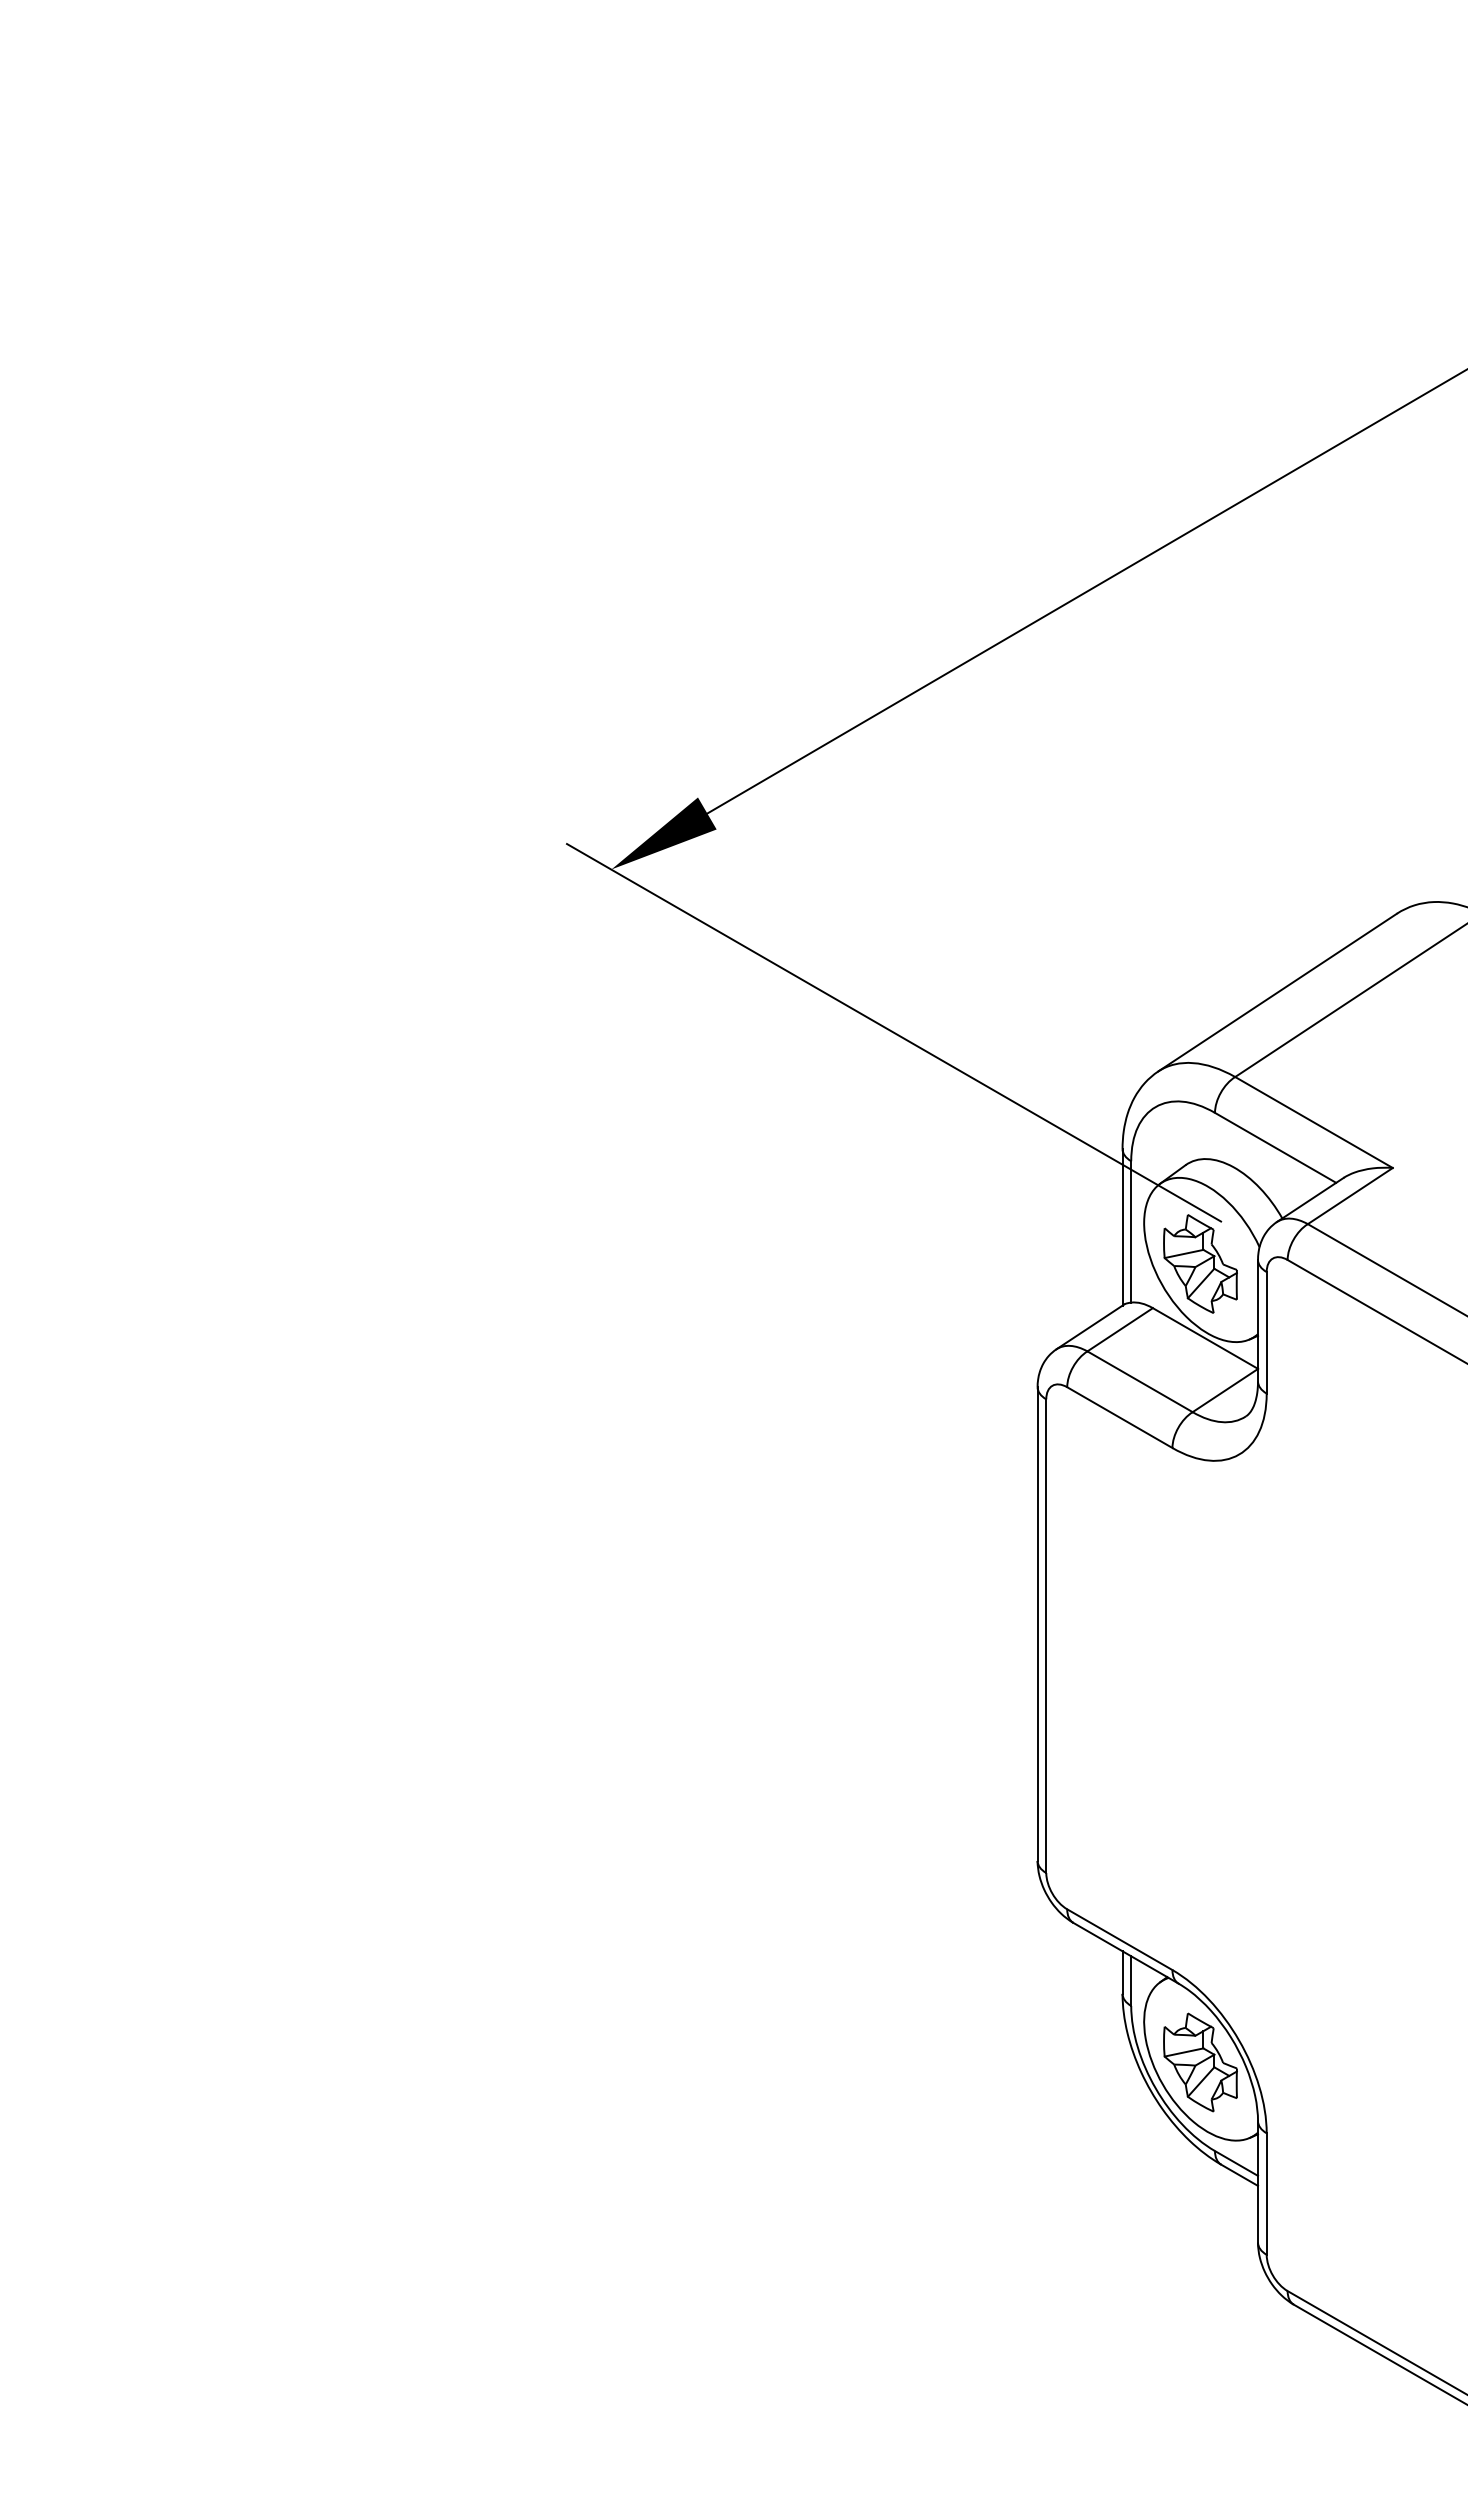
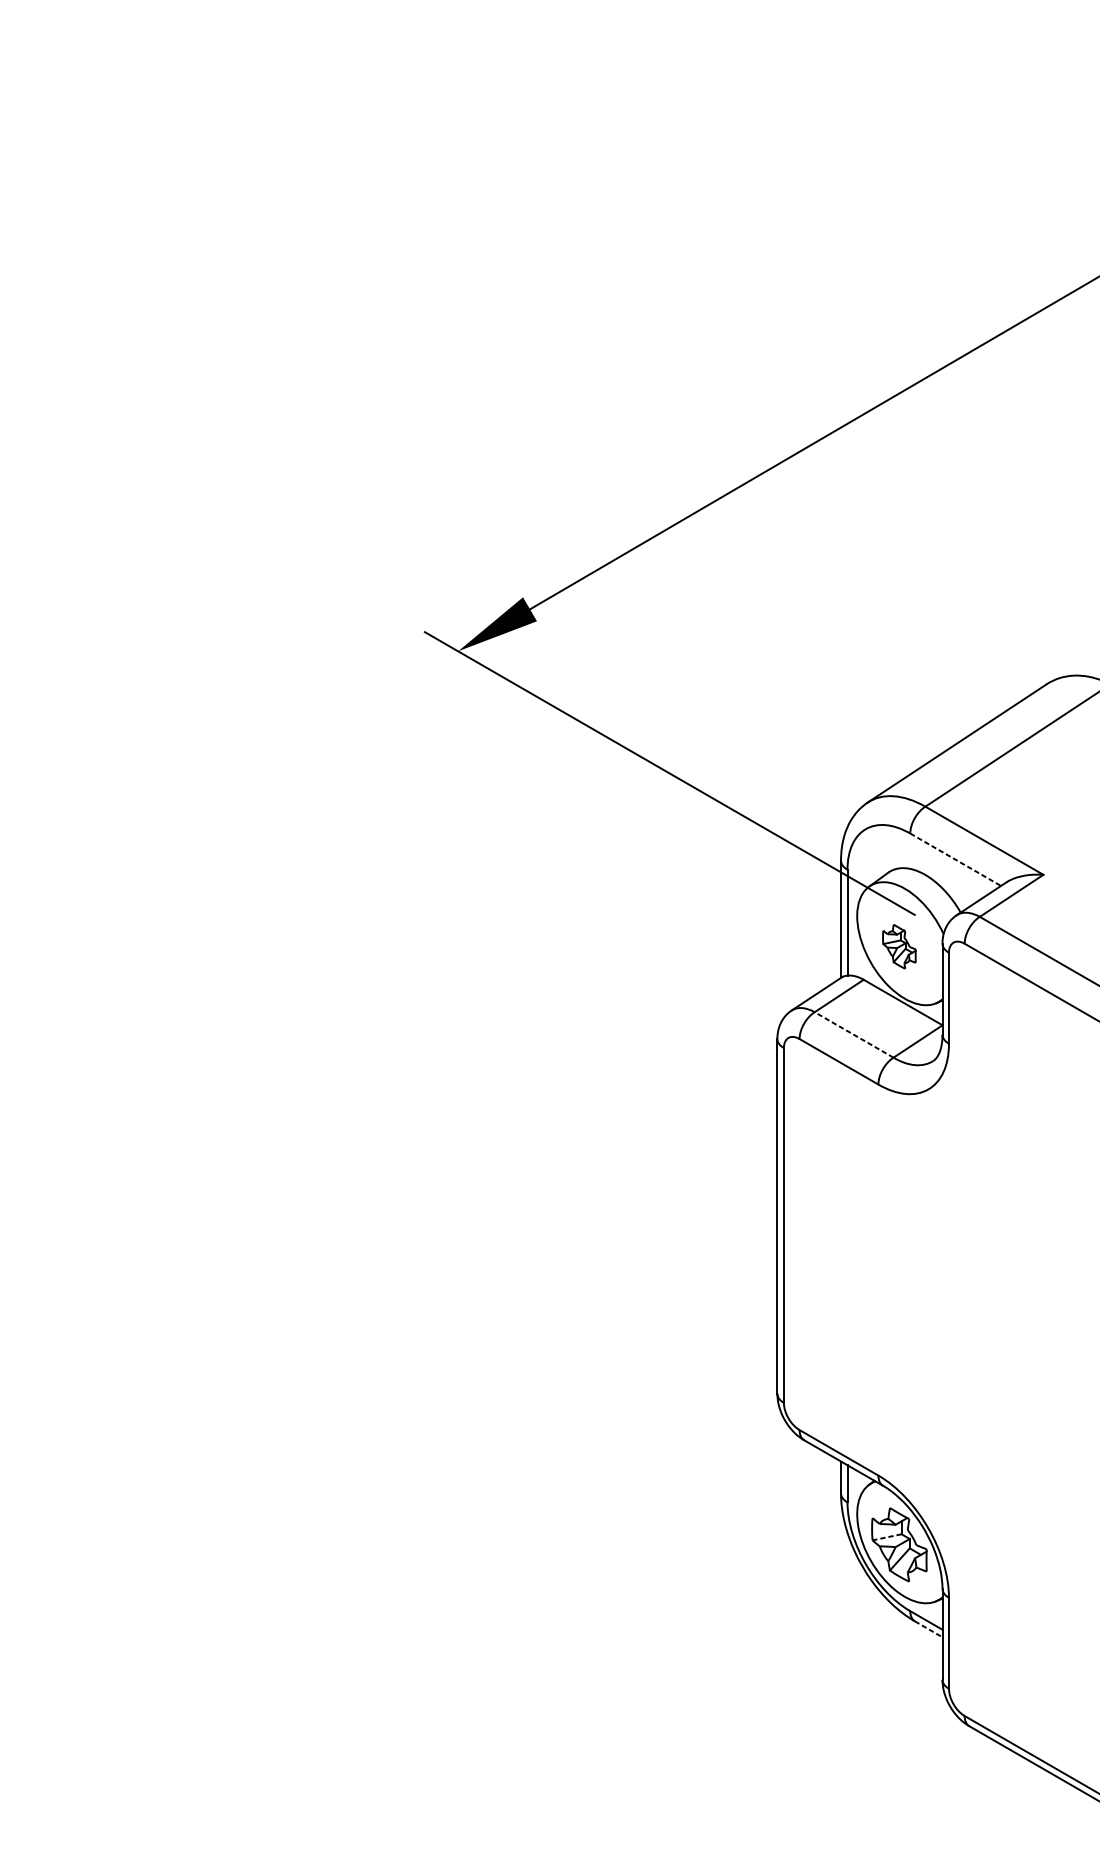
line: (1275, 1147) -> (955, 859), solid -> dashed
part: (1200, 1263) -> (899, 946), size x0.6
line: (1140, 1381) -> (854, 1034), solid -> dashed
line: (1184, 2052) -> (887, 1537), solid -> dashed
line: (1240, 2175) -> (929, 1629), solid -> dashed

